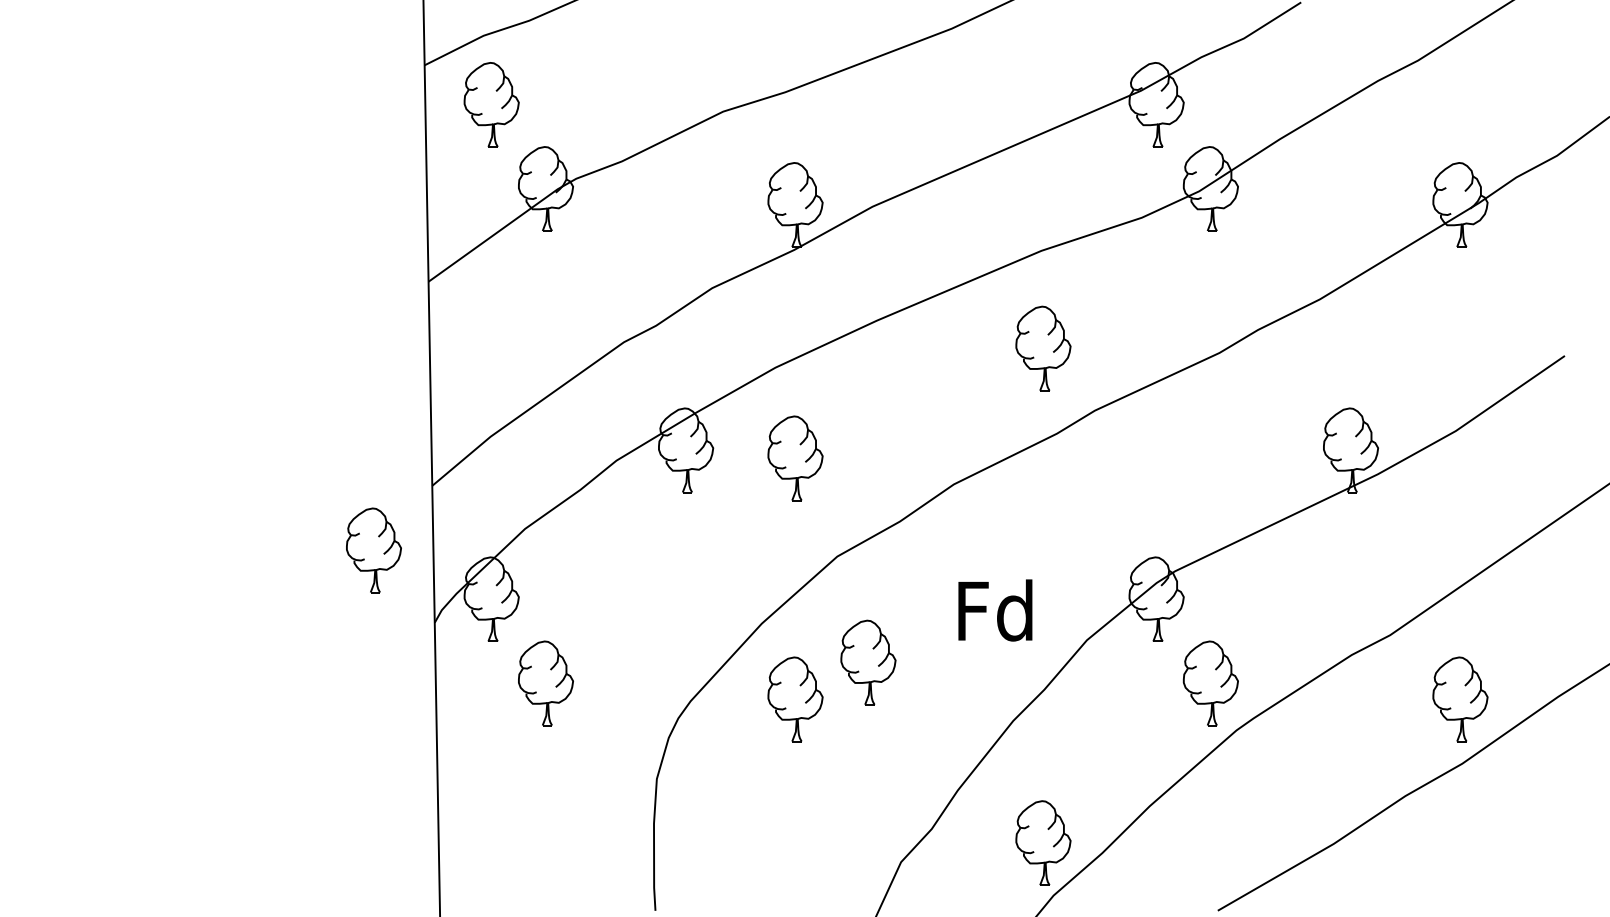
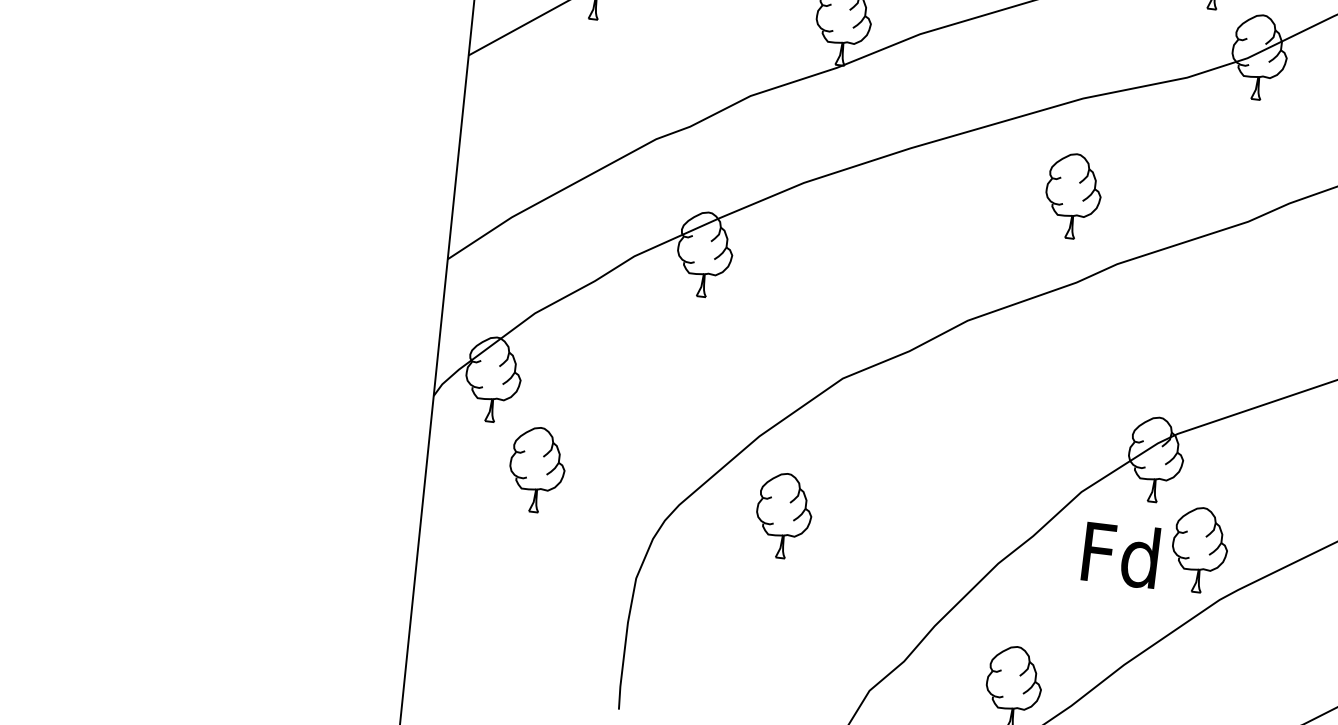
part: (795, 458) -> (812, 275), removed
part: (373, 550) -> (381, 316), removed
text: (995, 610) -> (1120, 554), moved
part: (868, 662) -> (861, 487), removed

